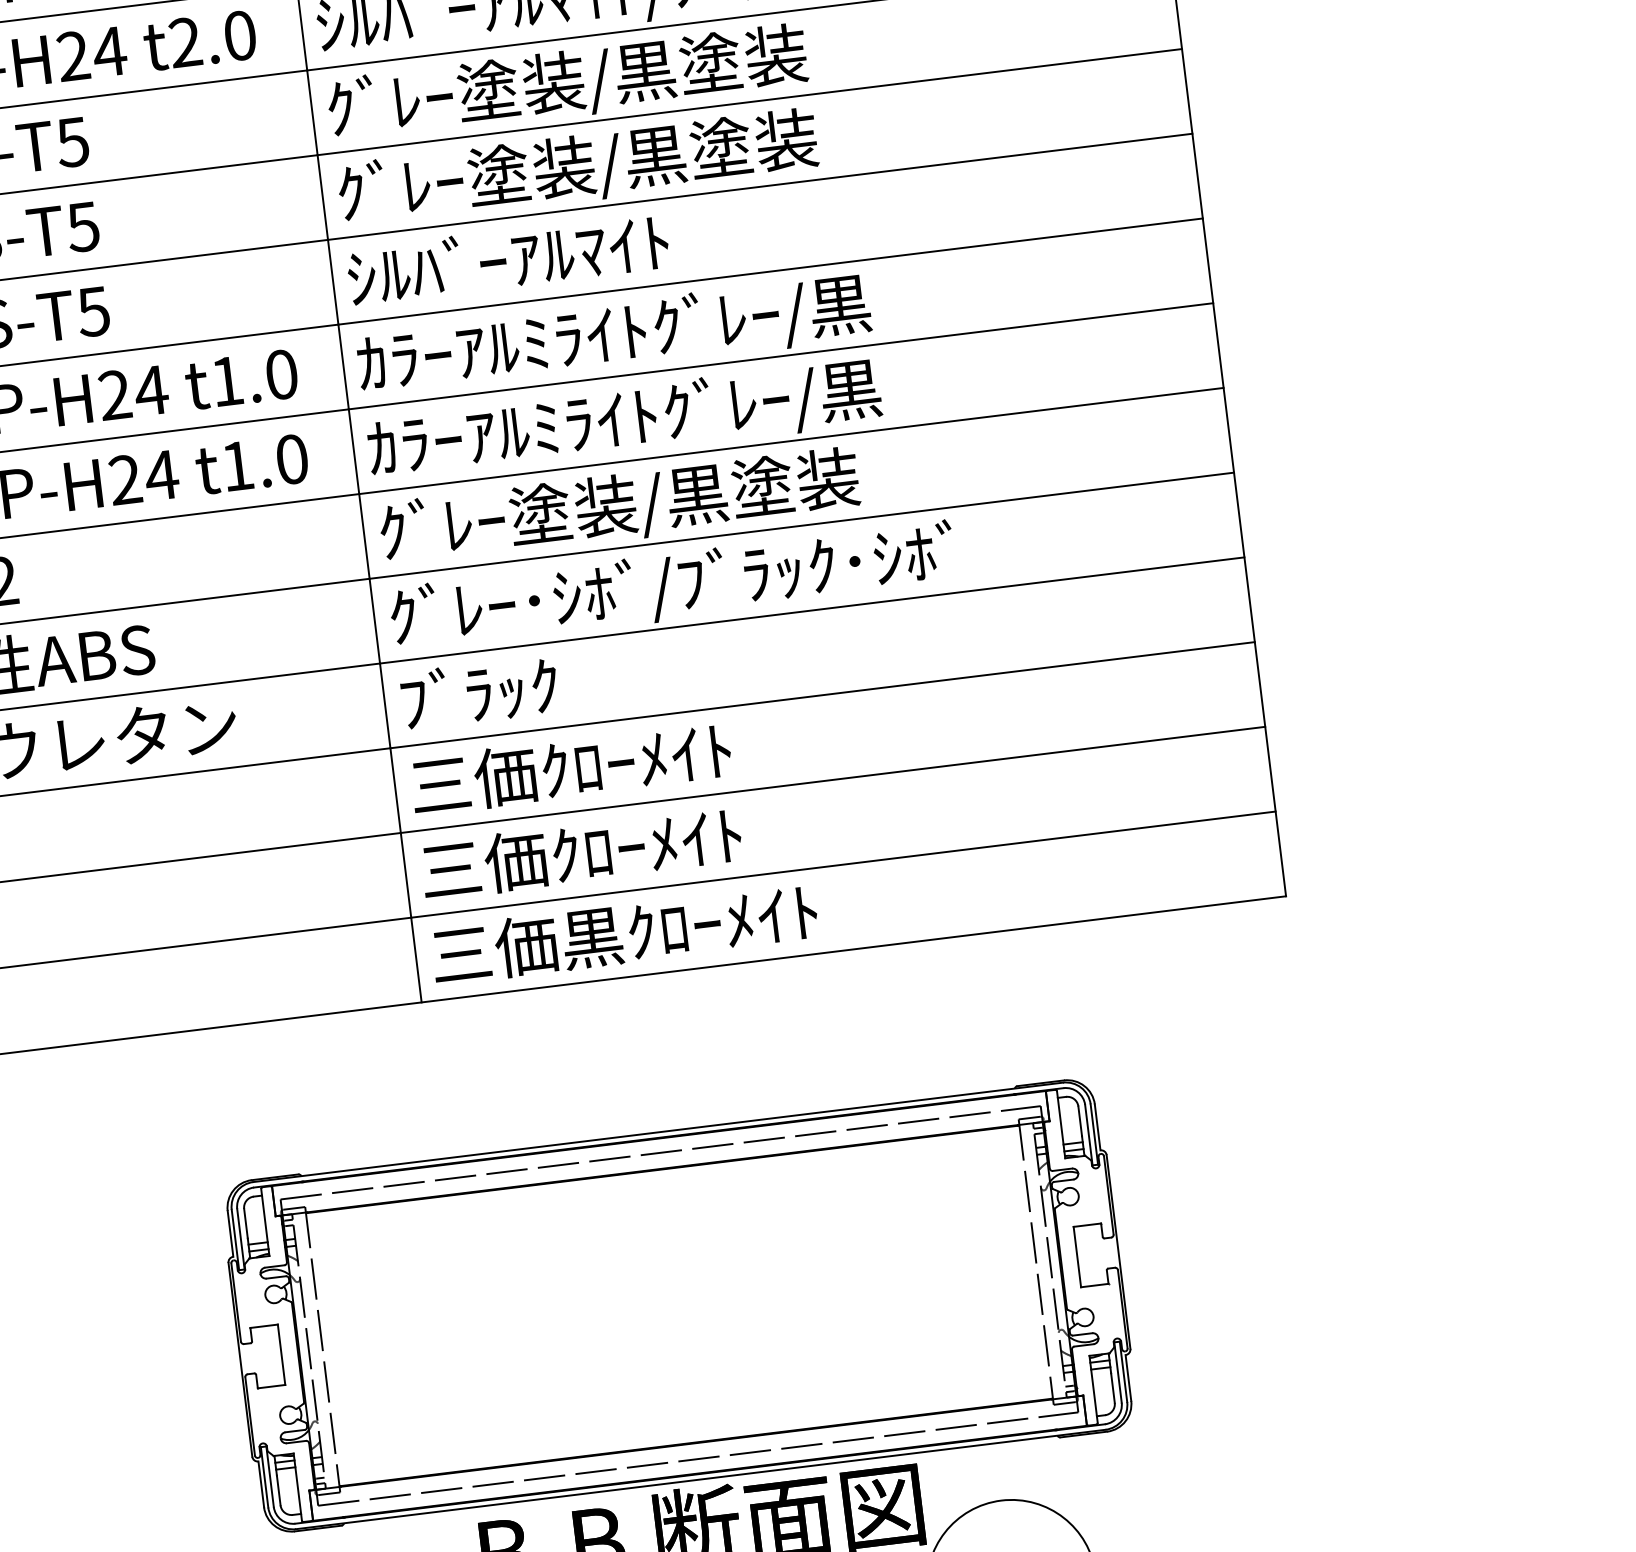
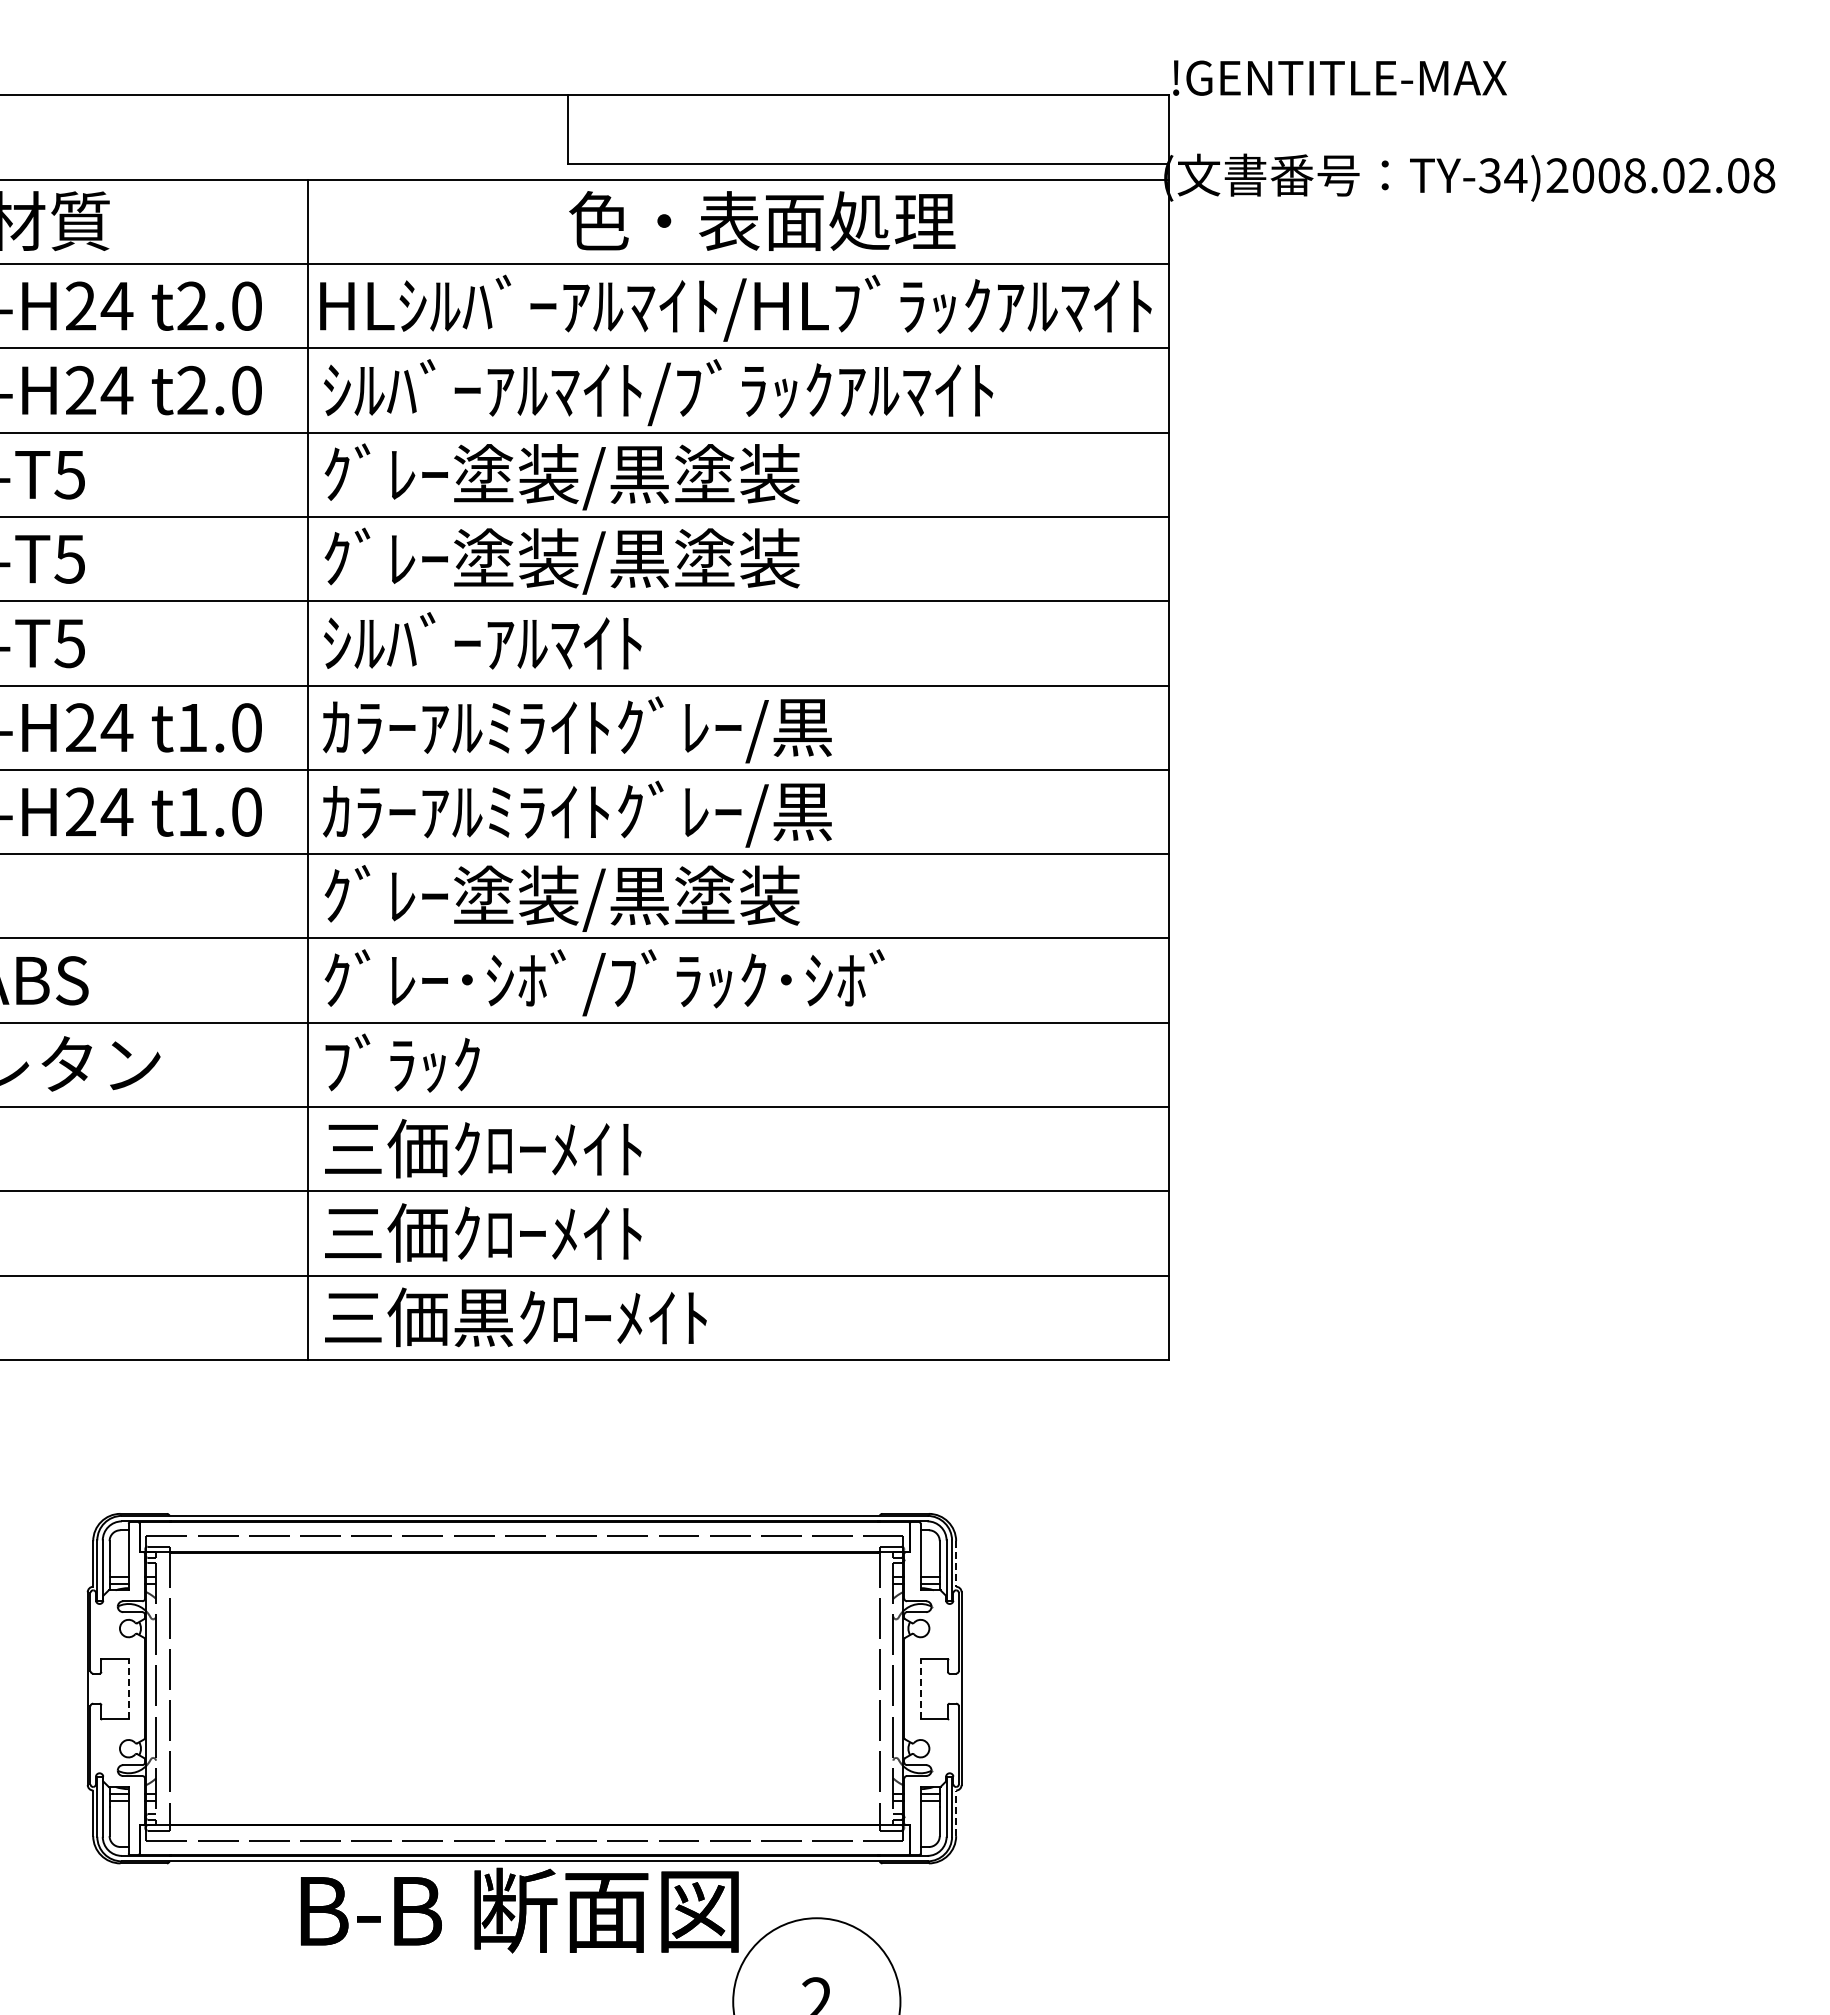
line: (1097, 1126) -> (956, 1563), solid -> dashed
line: (1077, 1256) -> (920, 1688), solid -> dashed
line: (281, 1354) -> (128, 1688), solid -> dashed
line: (1128, 1378) -> (956, 1813), solid -> dashed

